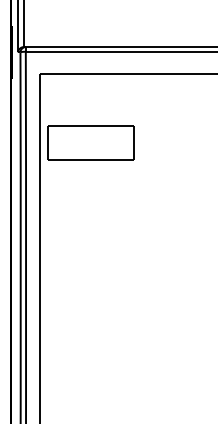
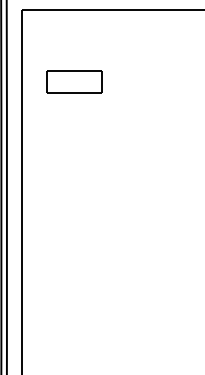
part: (90, 143) -> (73, 82), size x0.62

